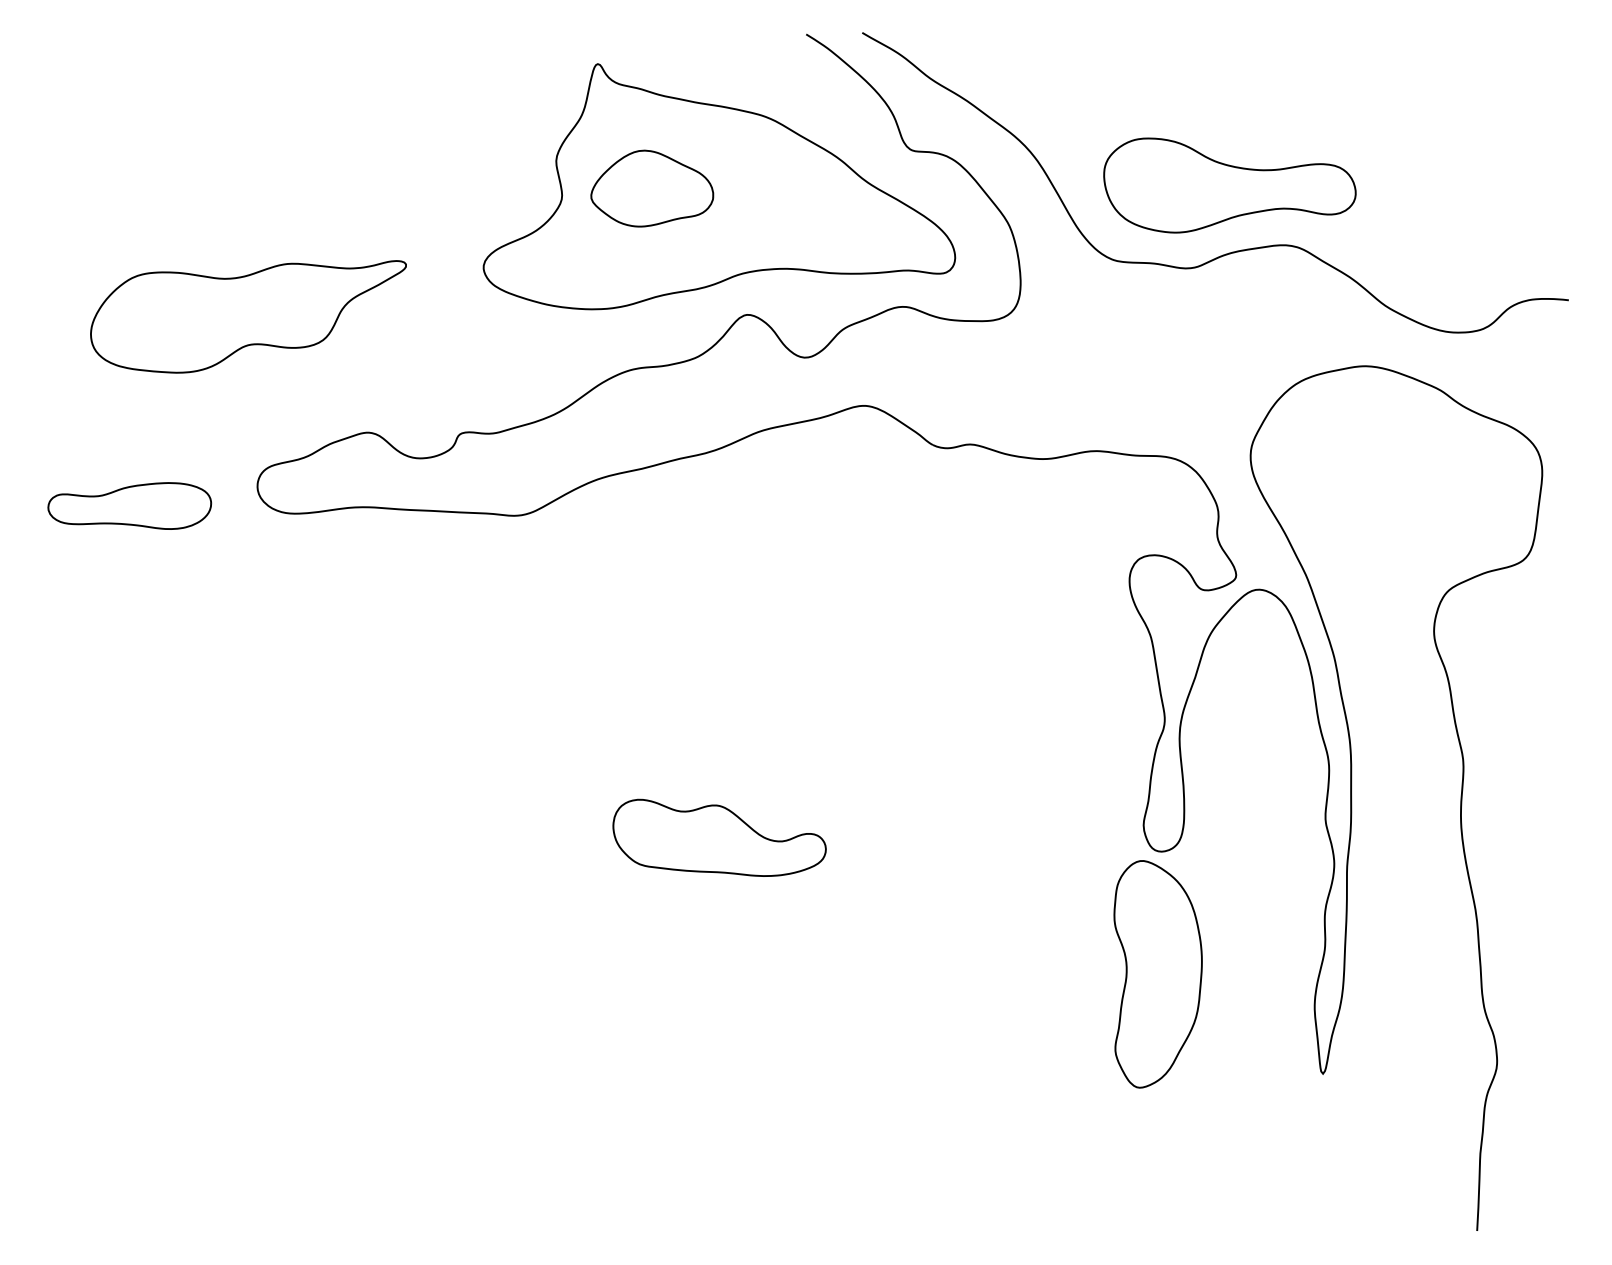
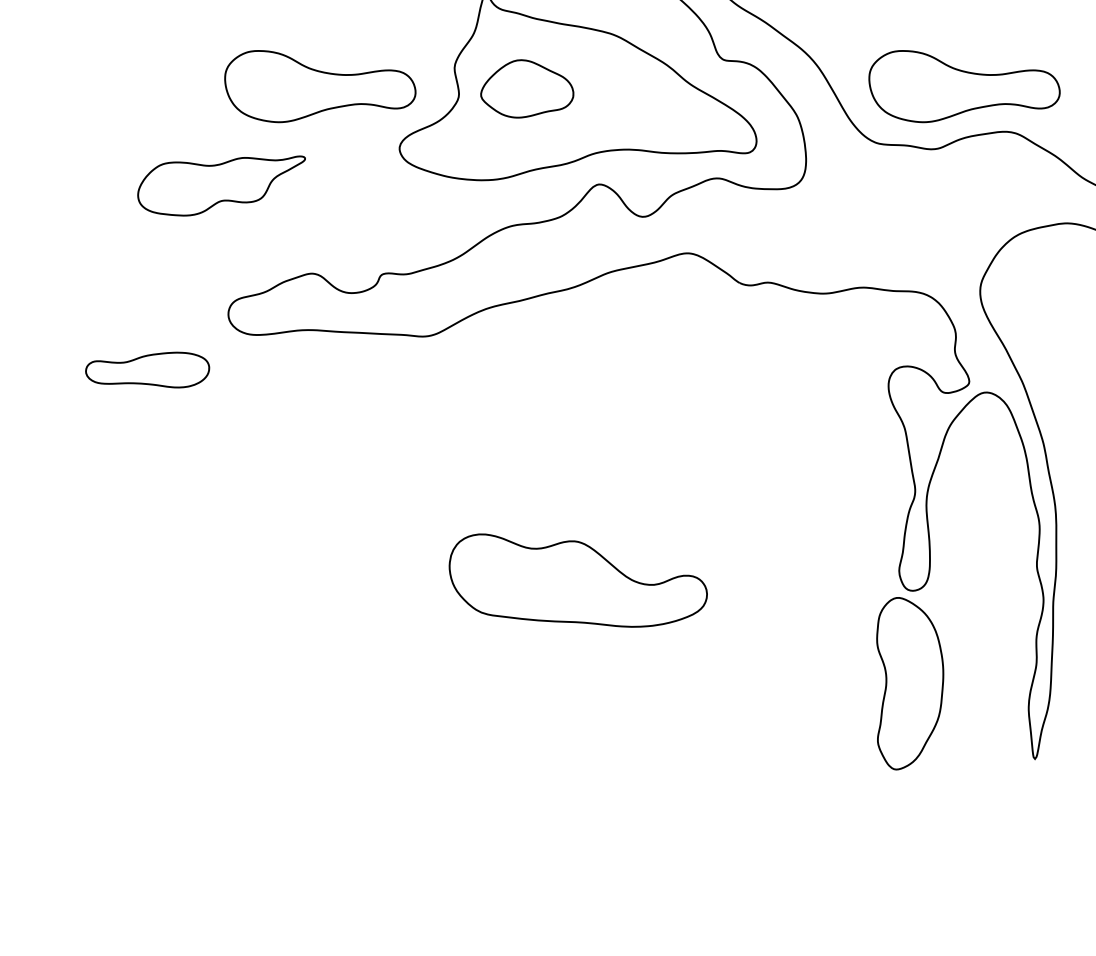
part: (378, 185) -> (320, 86), added
part: (248, 316) -> (221, 185), size x0.7
part: (129, 505) -> (147, 369), moved
part: (719, 837) -> (578, 580), size x1.6

